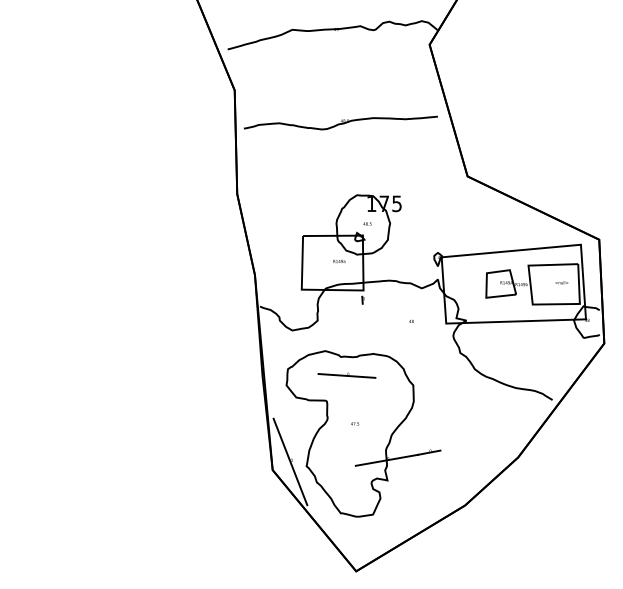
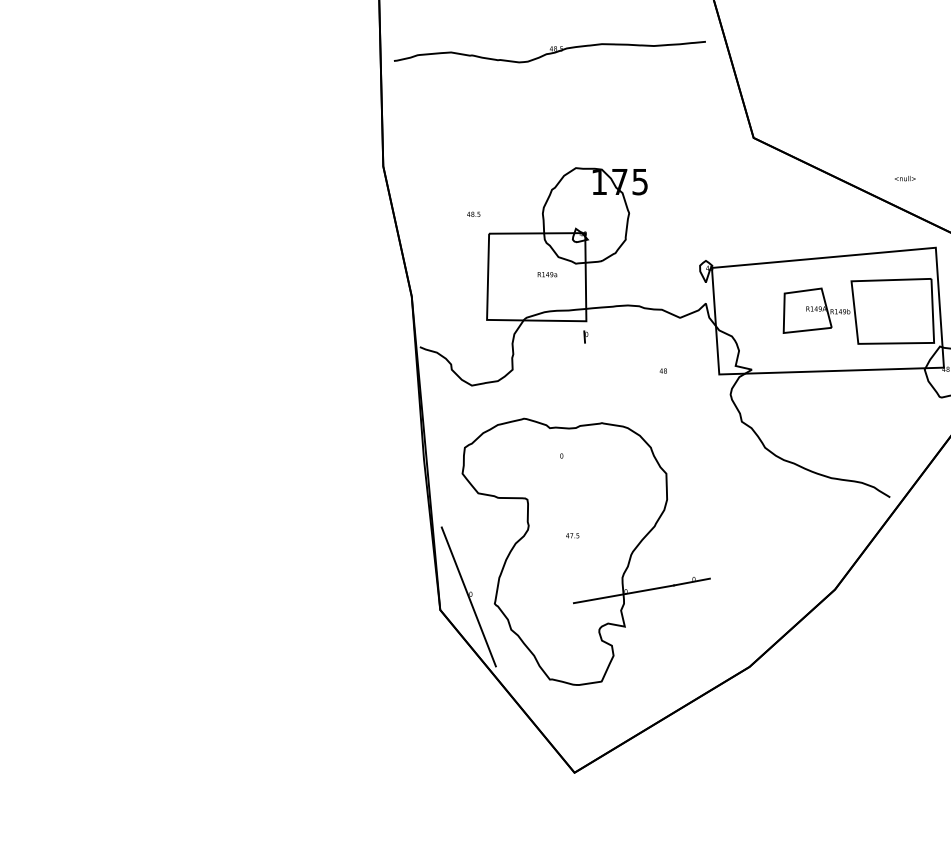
text: (367, 223) -> (473, 213), moved
text: (561, 282) -> (904, 178), moved
line: (346, 375) -> (558, 457), removed

